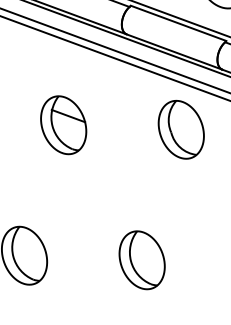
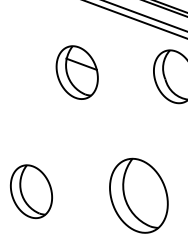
part: (63, 125) -> (77, 72), moved
part: (141, 260) -> (138, 196), size x1.4

